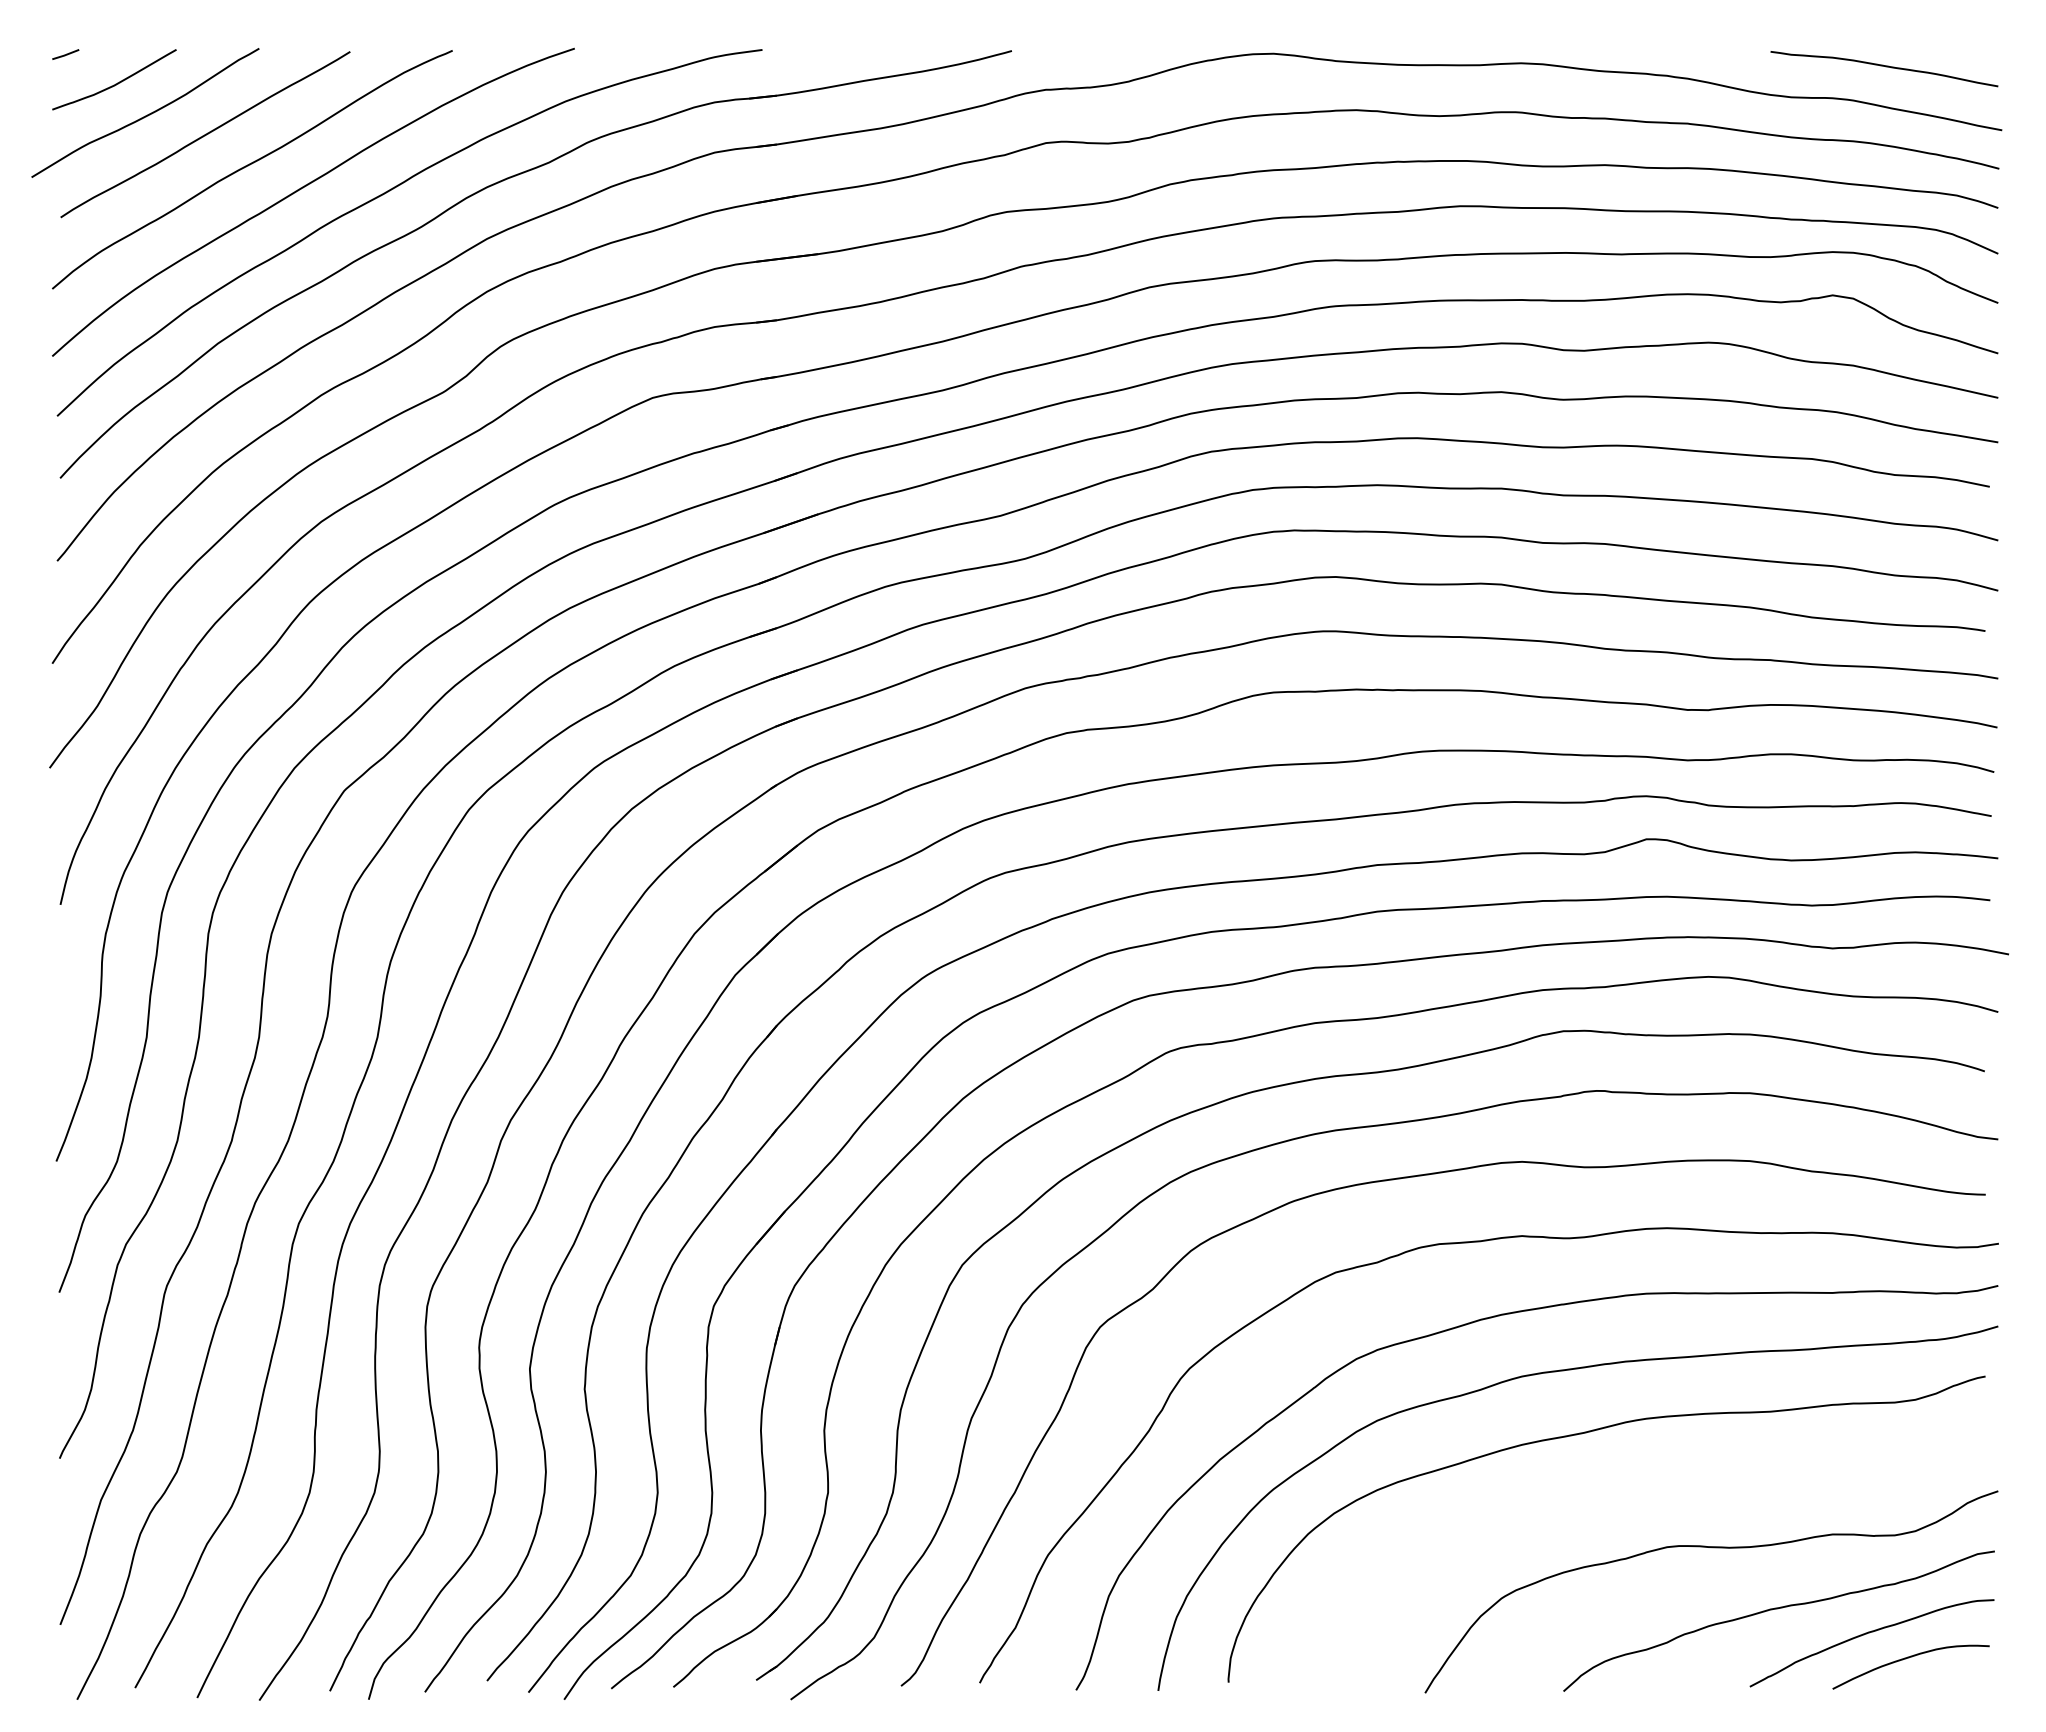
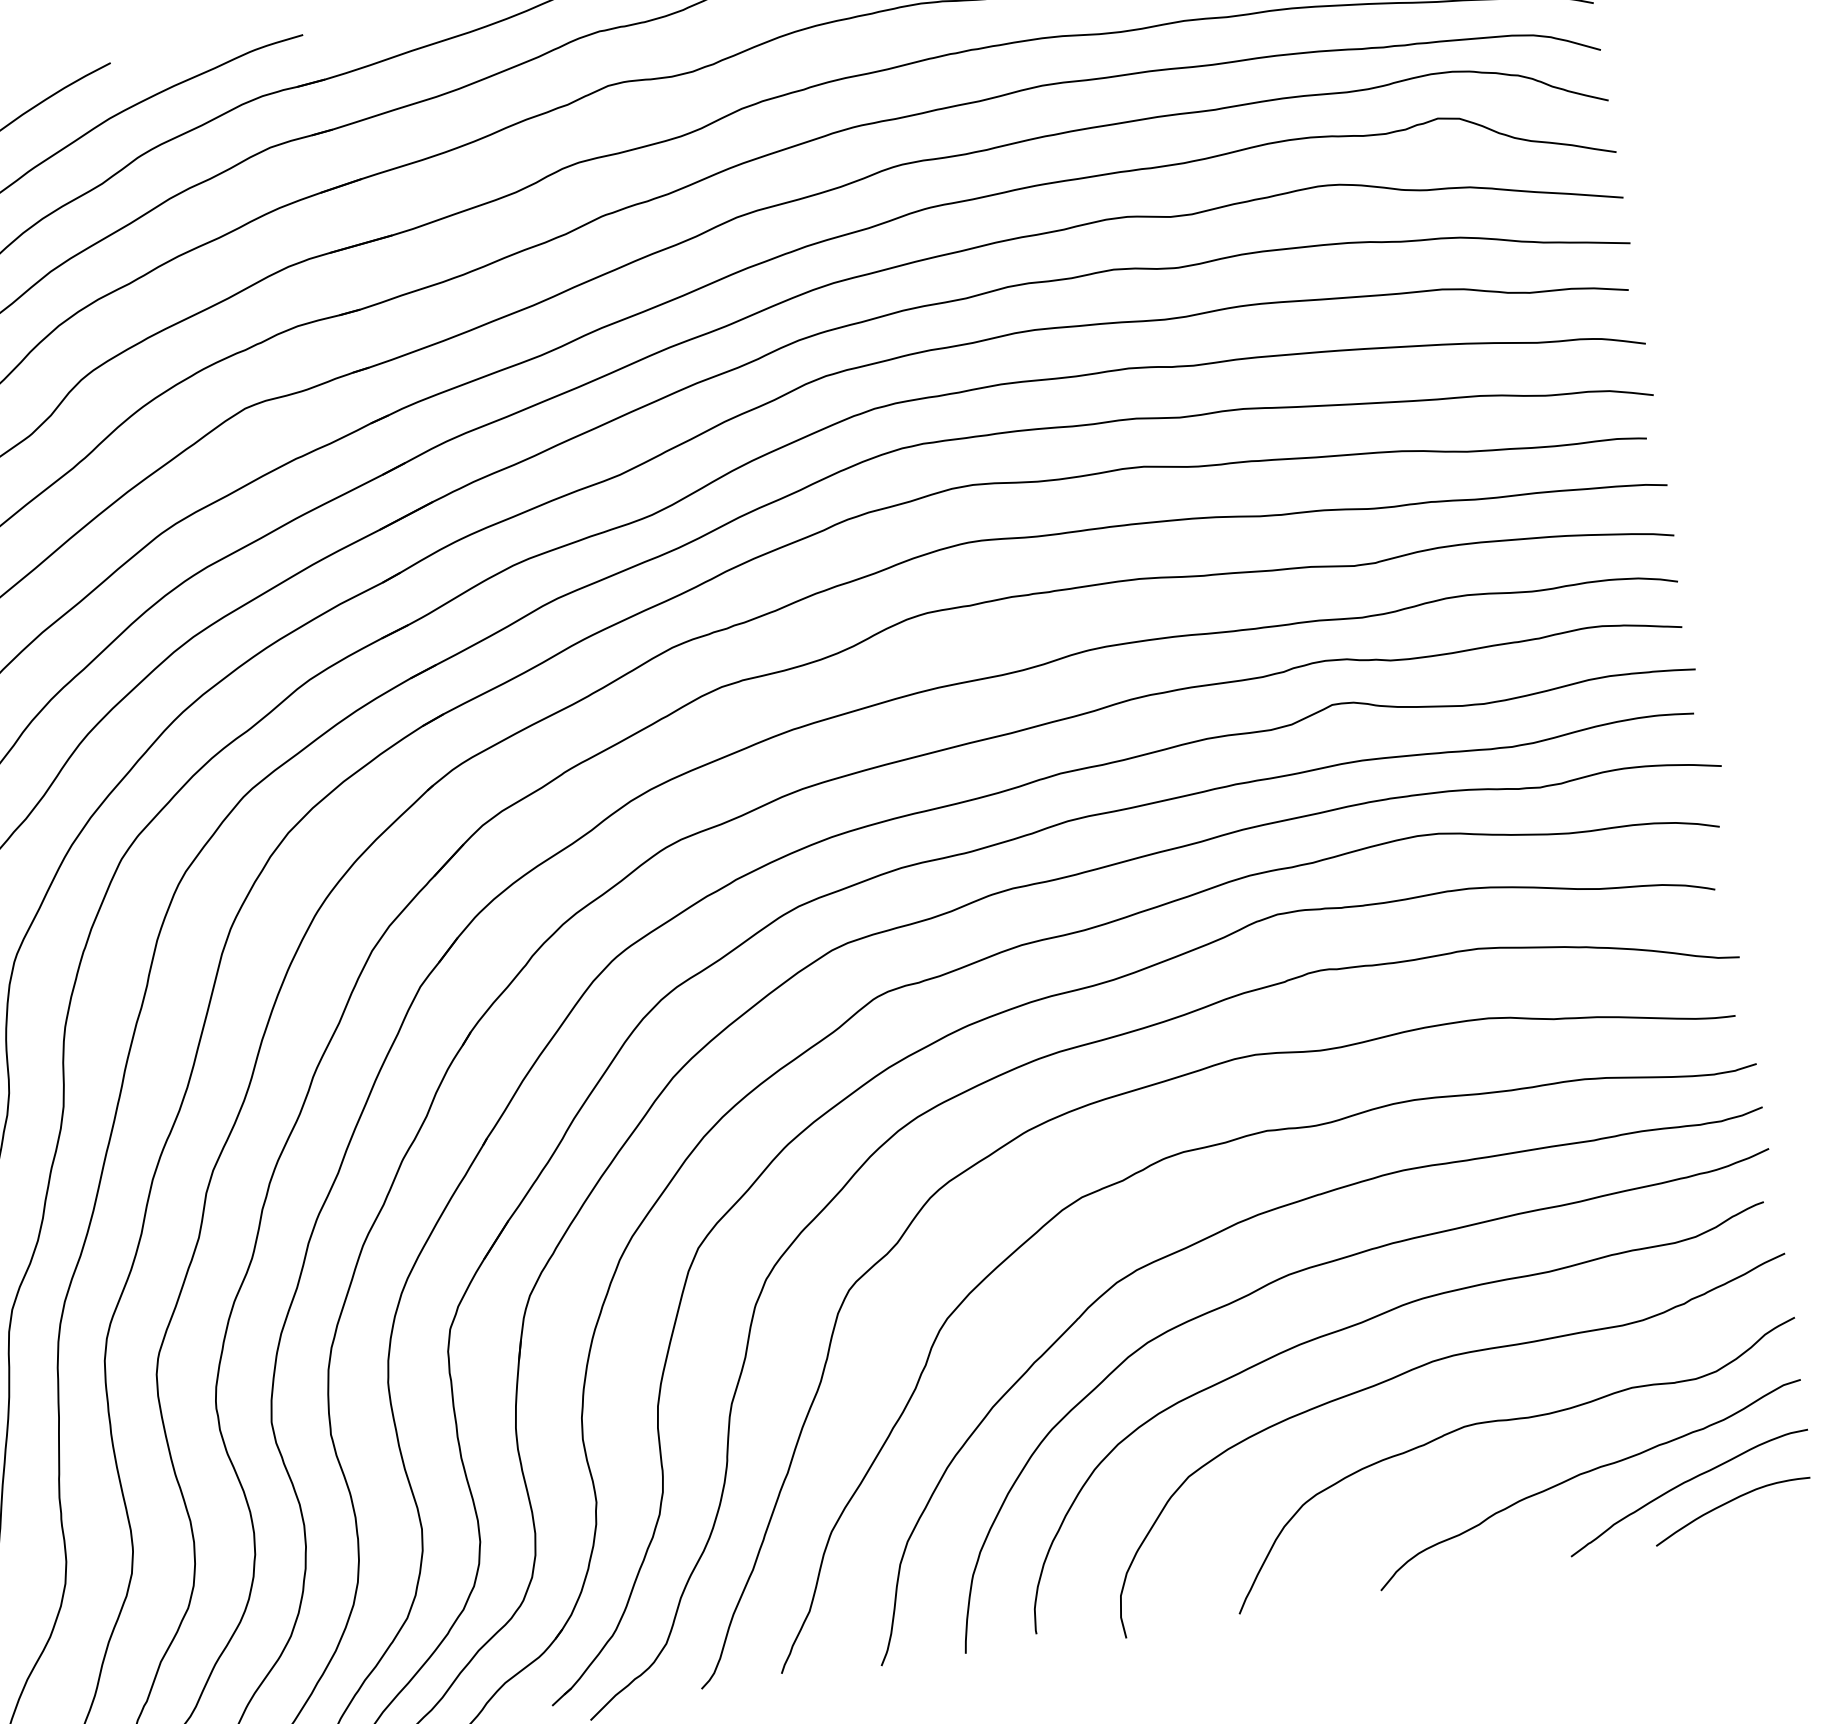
curve: (1634, 1484) -> (1421, 1367), added

